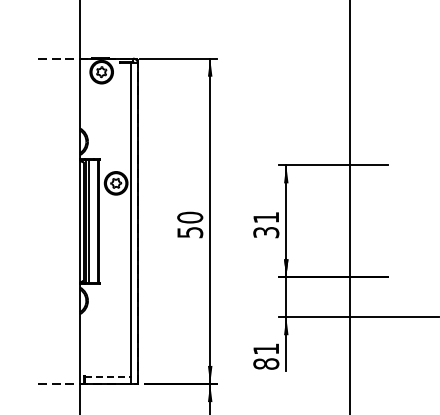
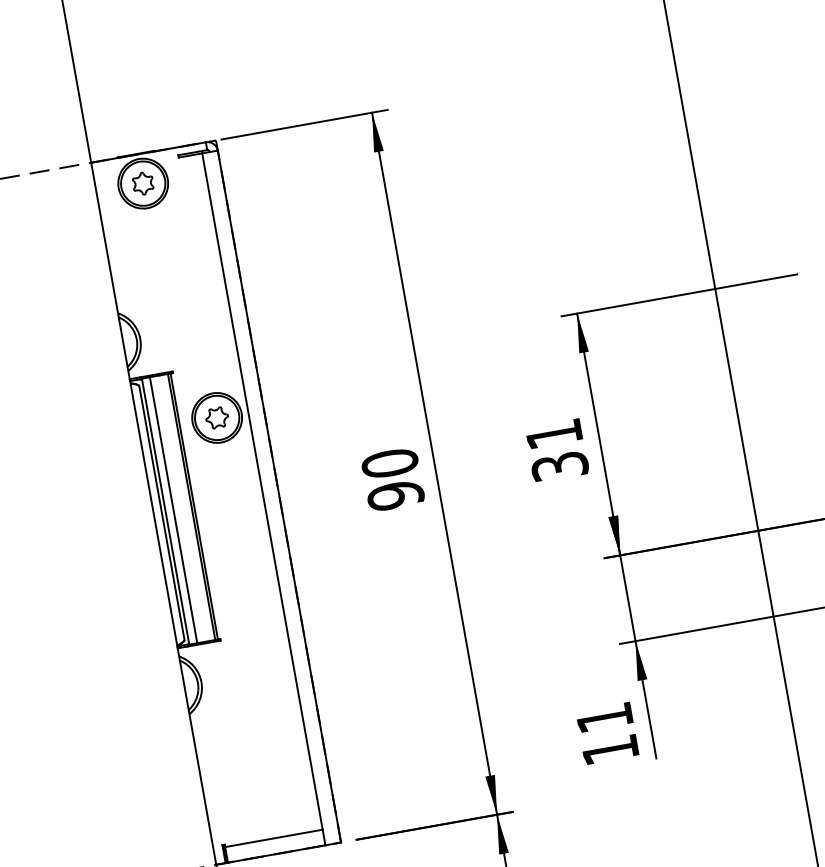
text: (189, 232) -> (394, 495), 50 -> 90
text: (266, 363) -> (610, 748), 81 -> 11
line: (108, 376) -> (274, 837), dashed -> solid

